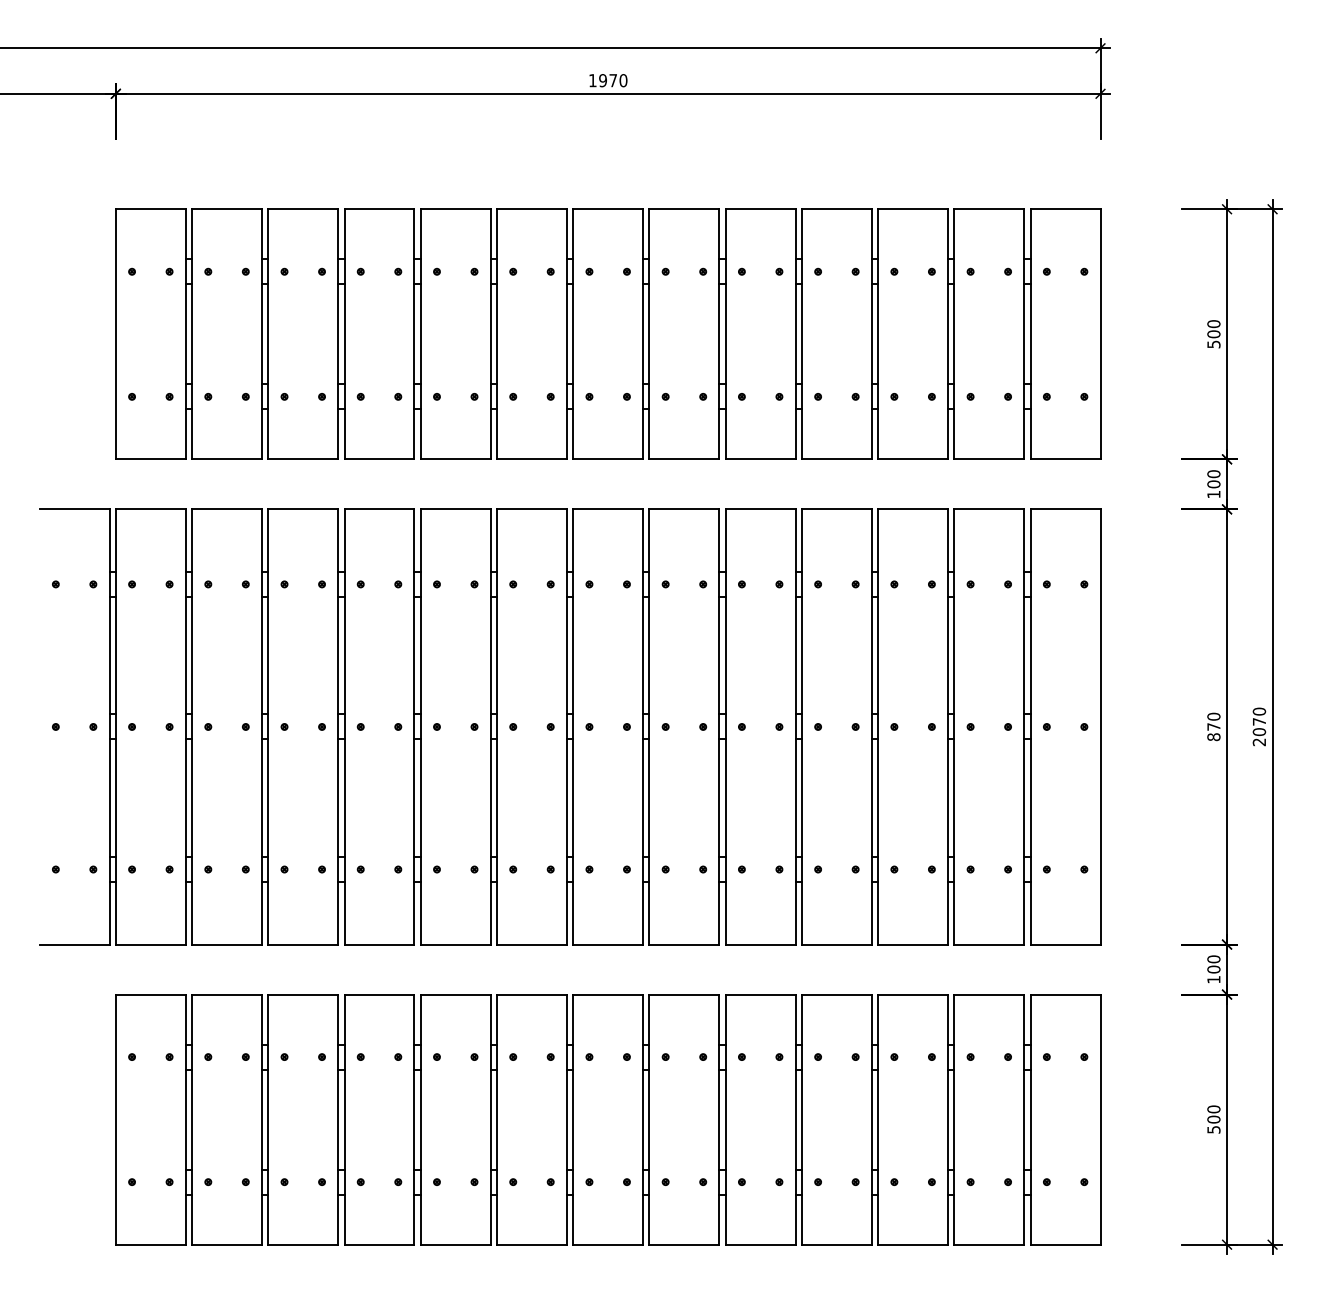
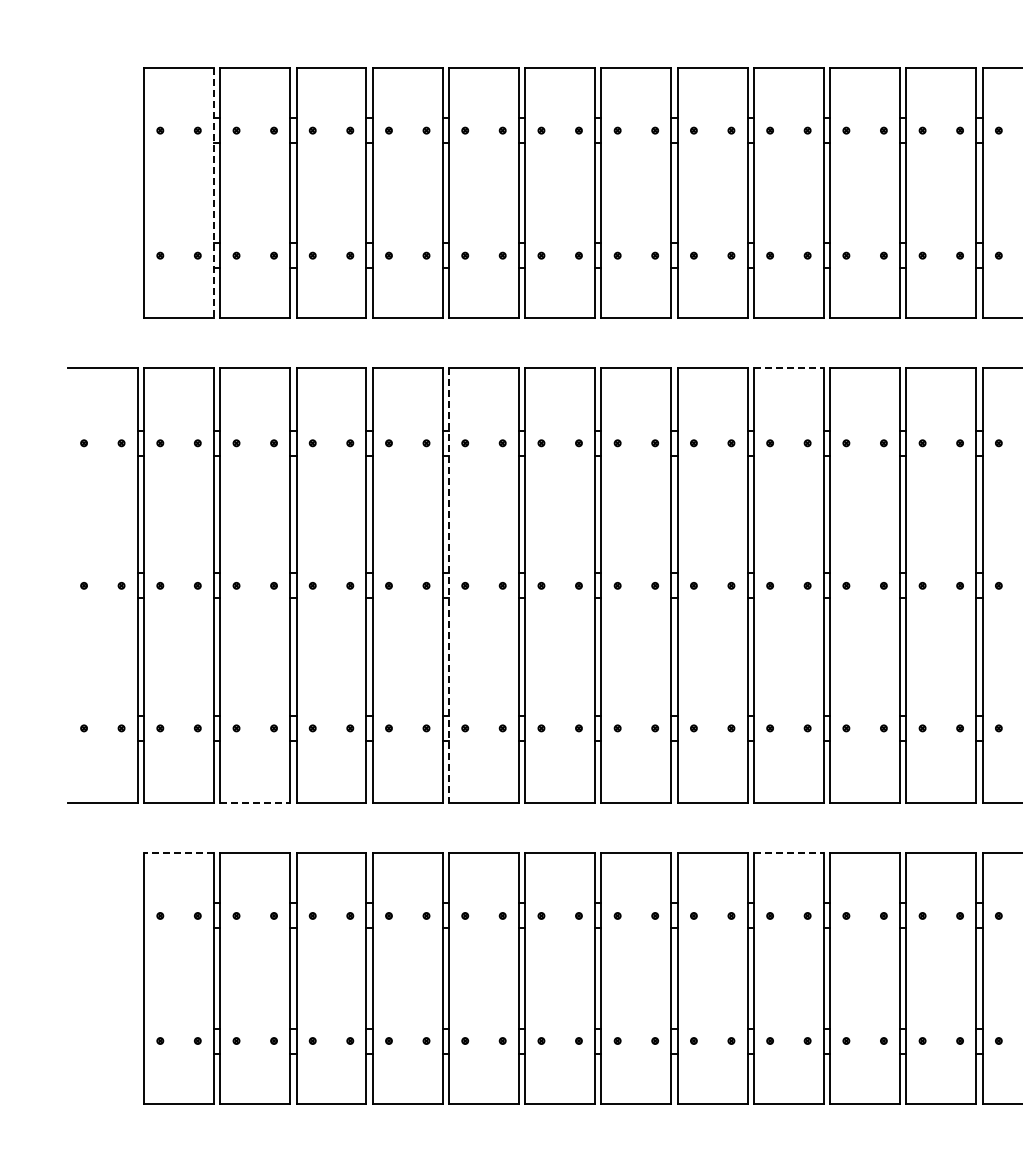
line: (185, 334) -> (213, 193), solid -> dashed
line: (760, 509) -> (788, 368), solid -> dashed
line: (420, 726) -> (448, 585), solid -> dashed
line: (227, 944) -> (255, 803), solid -> dashed
line: (150, 994) -> (178, 853), solid -> dashed
line: (760, 994) -> (788, 853), solid -> dashed

